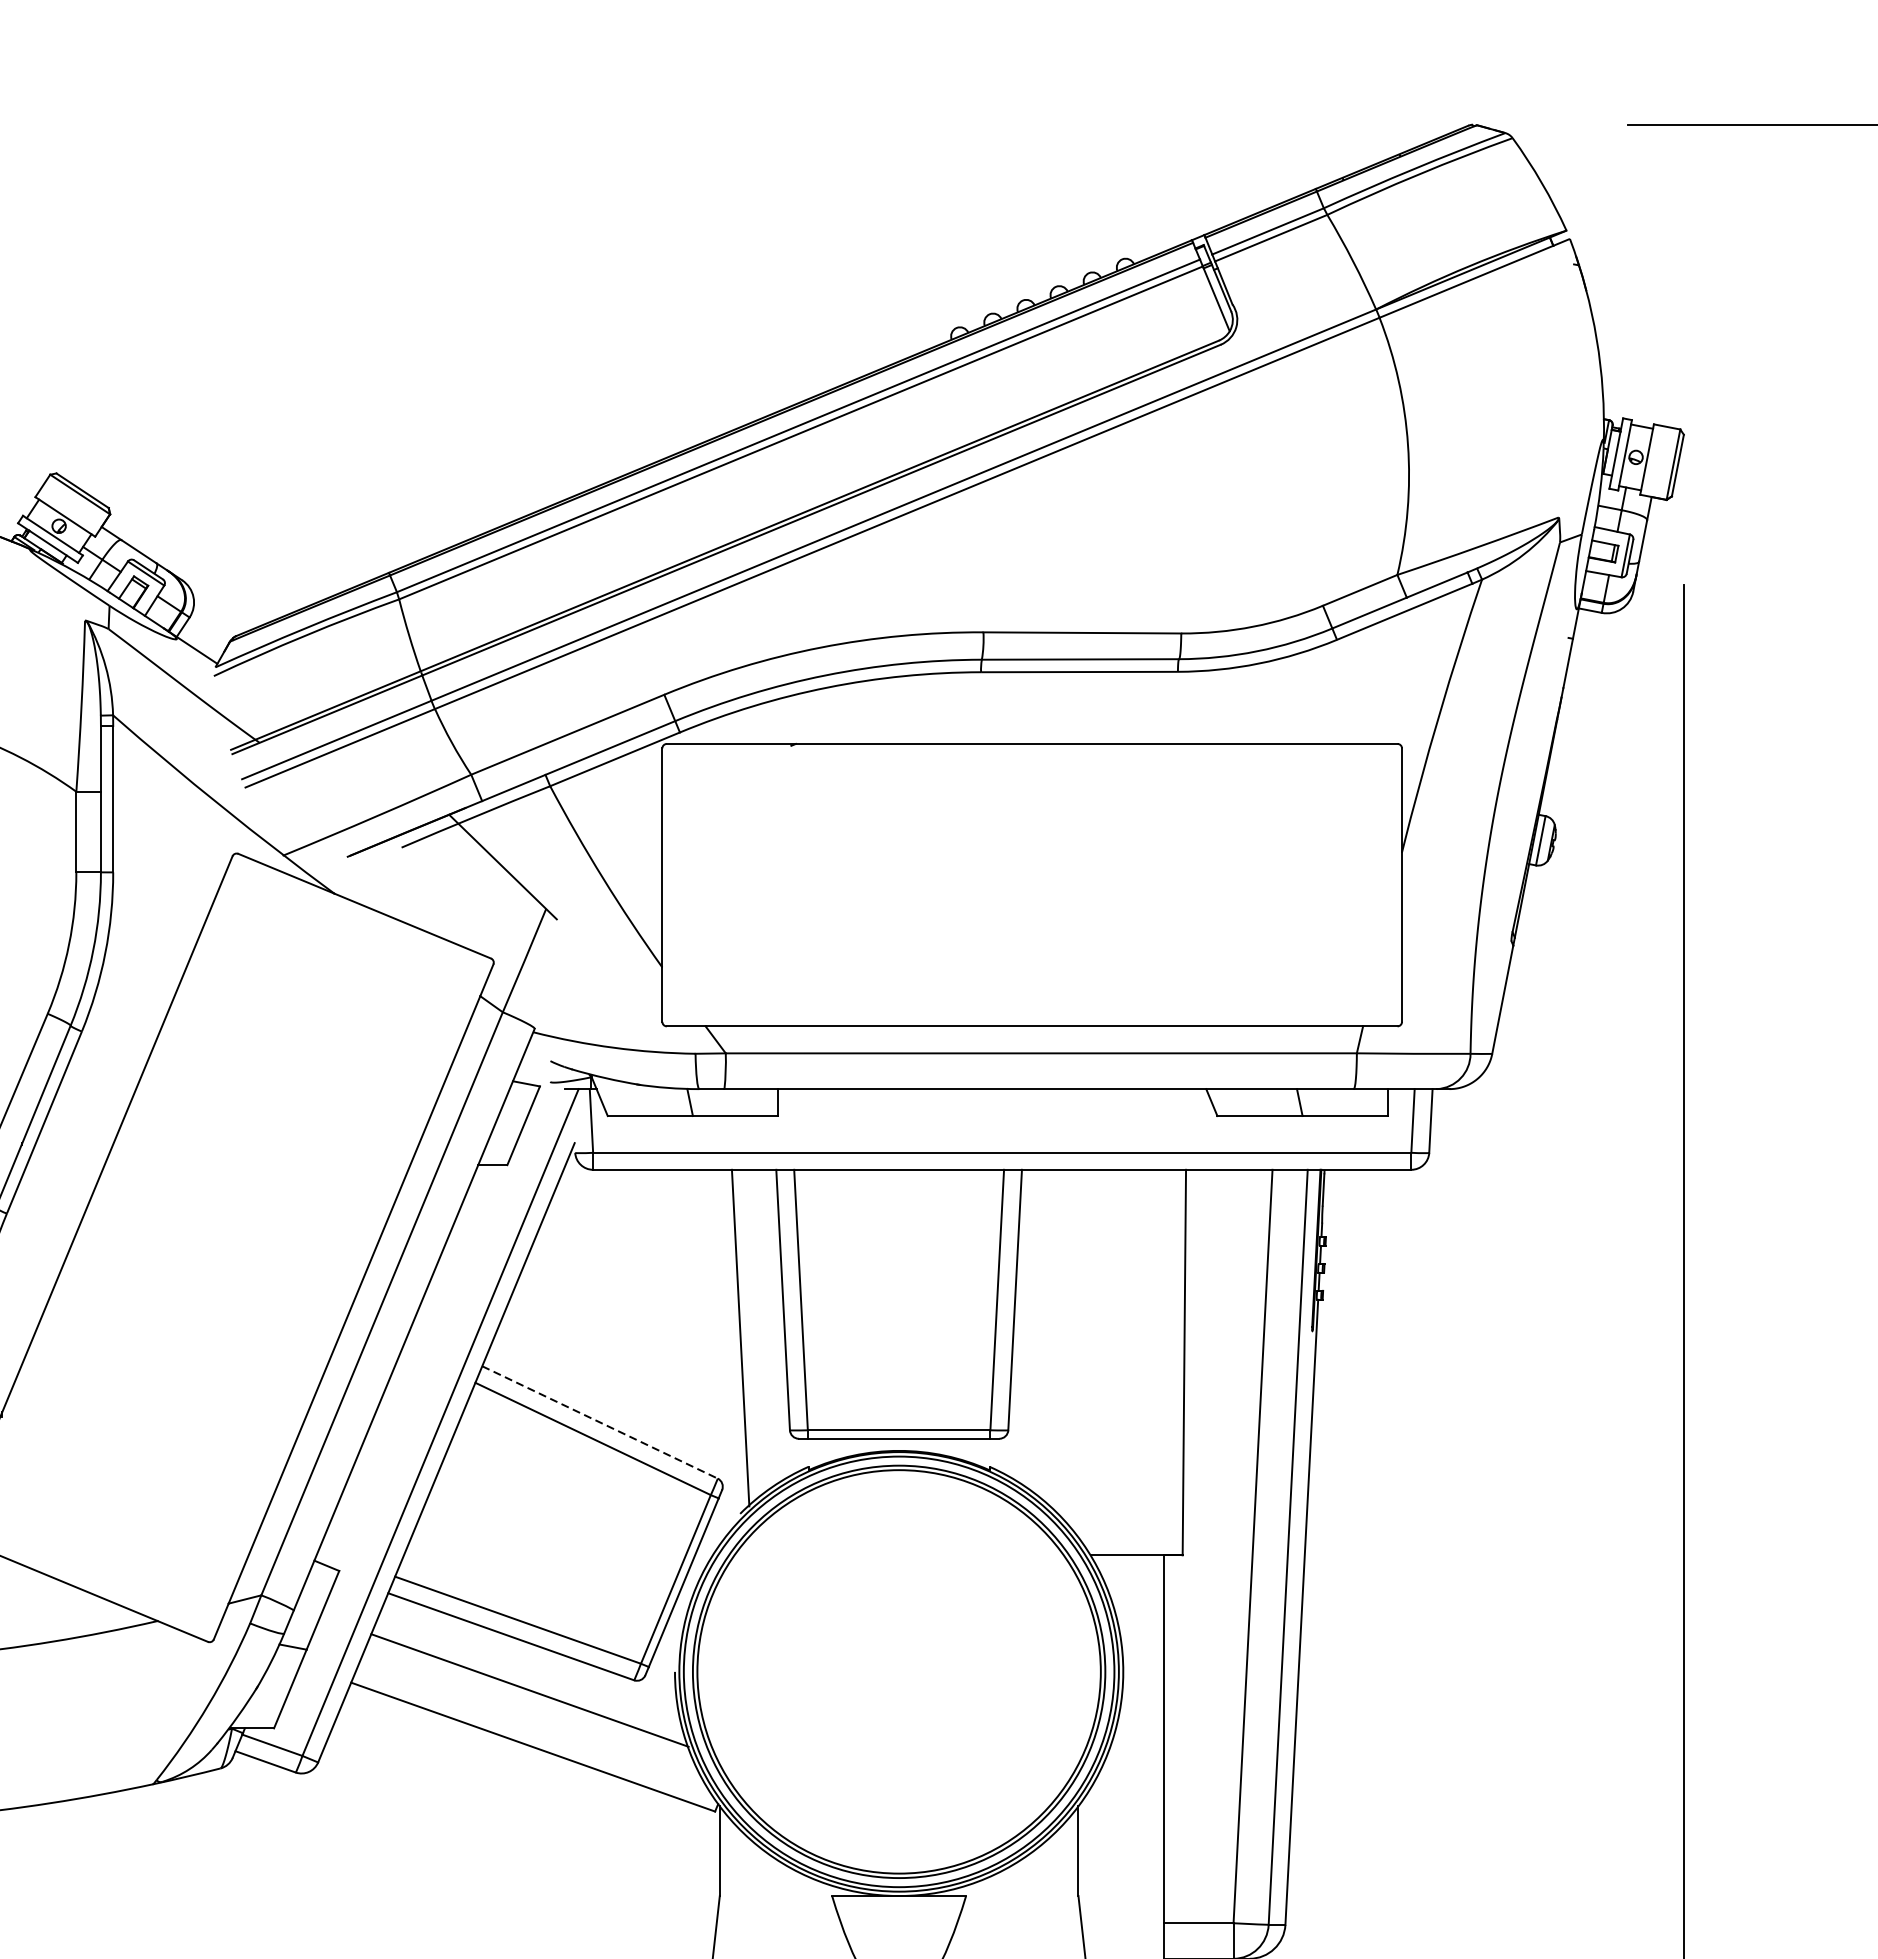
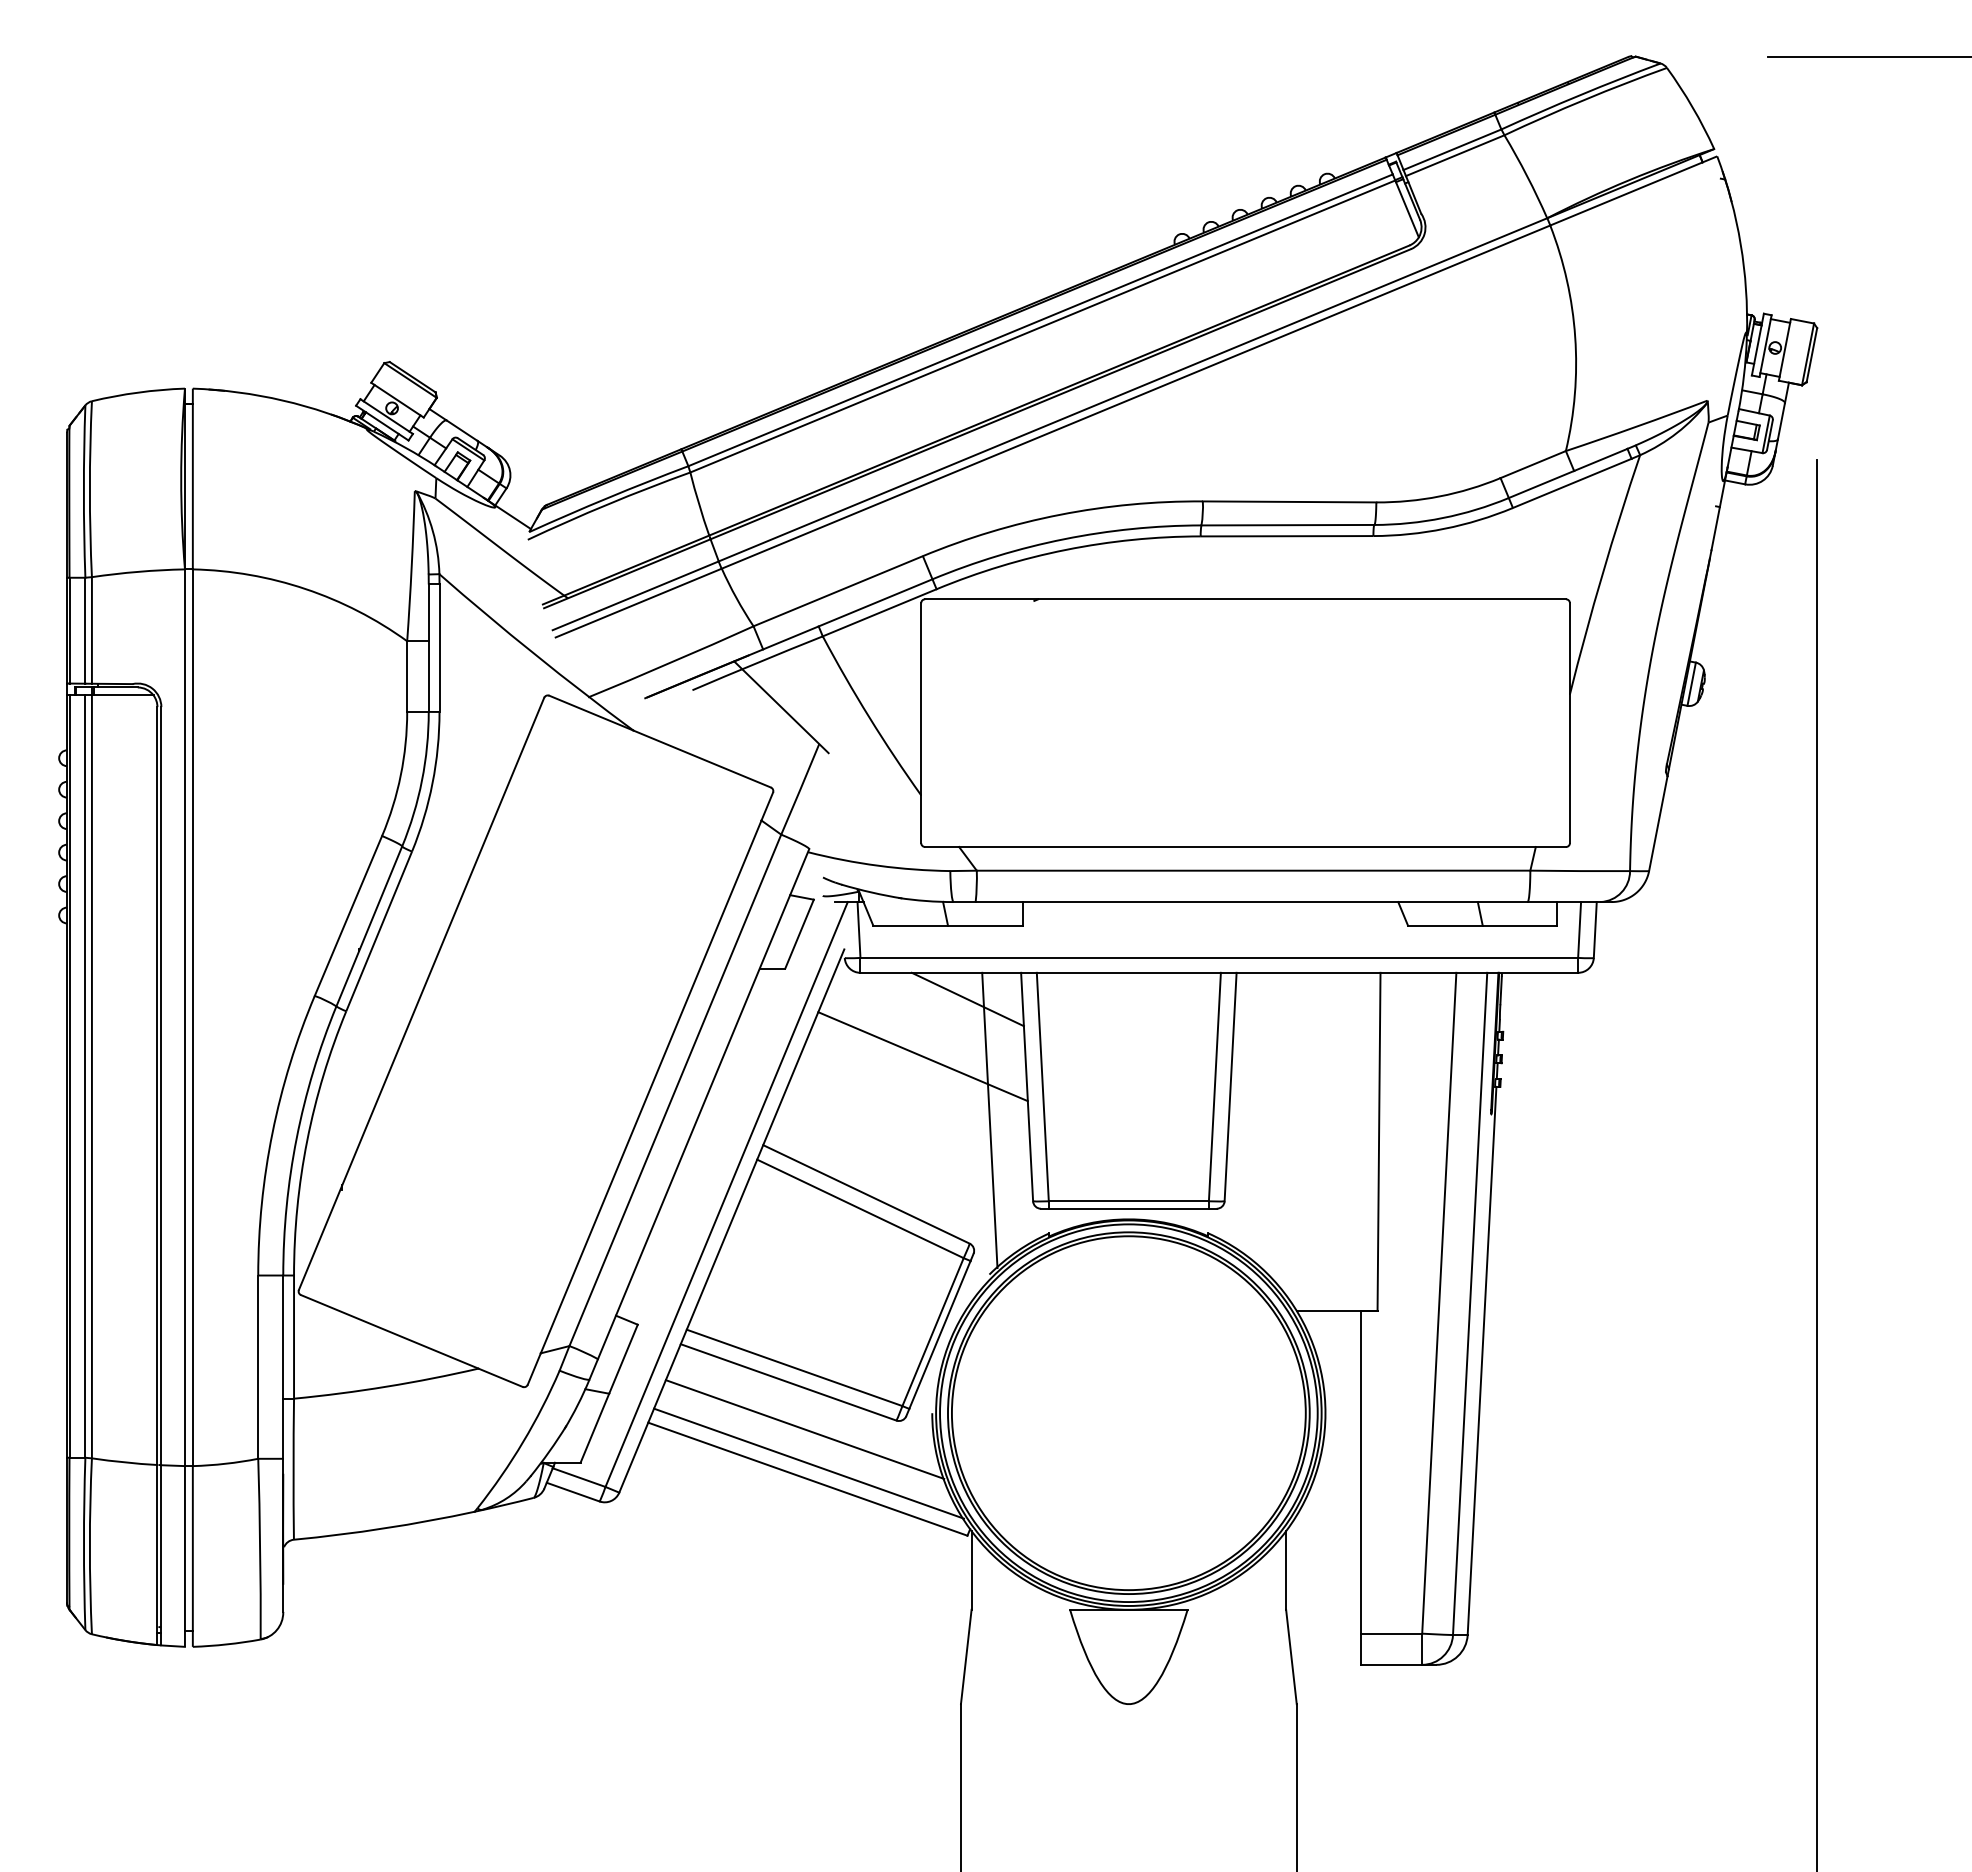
line: (715, 1200) -> (967, 999), added
line: (663, 1265) -> (922, 1056), added
line: (600, 1422) -> (866, 1194), dashed -> solid
line: (533, 1729) -> (808, 1463), added

